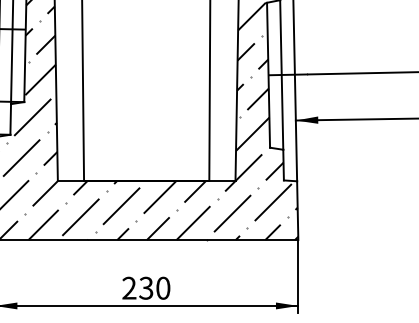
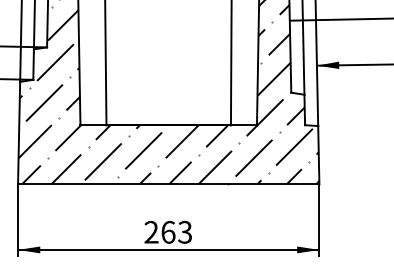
text: (154, 287) -> (176, 231), 230 -> 263

